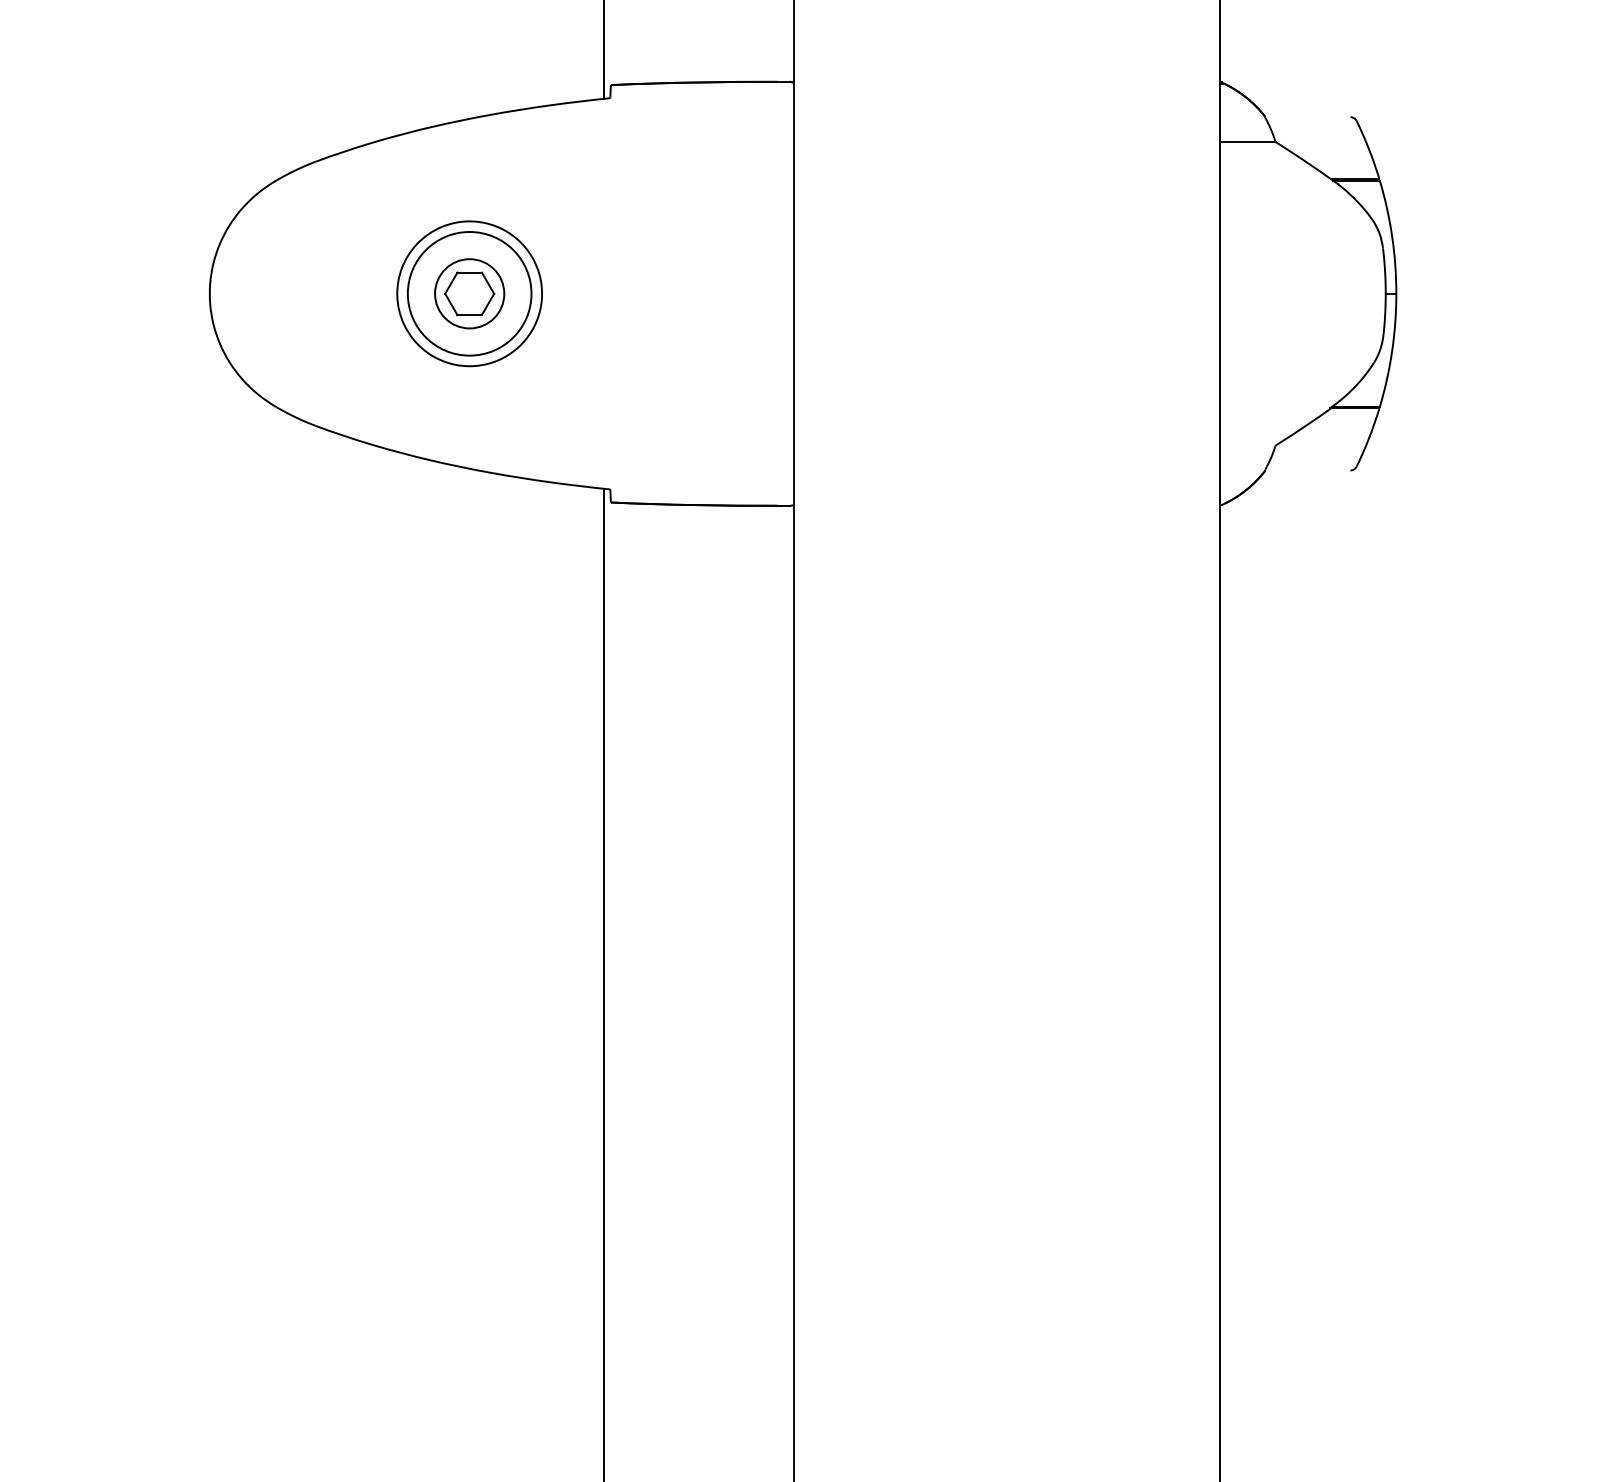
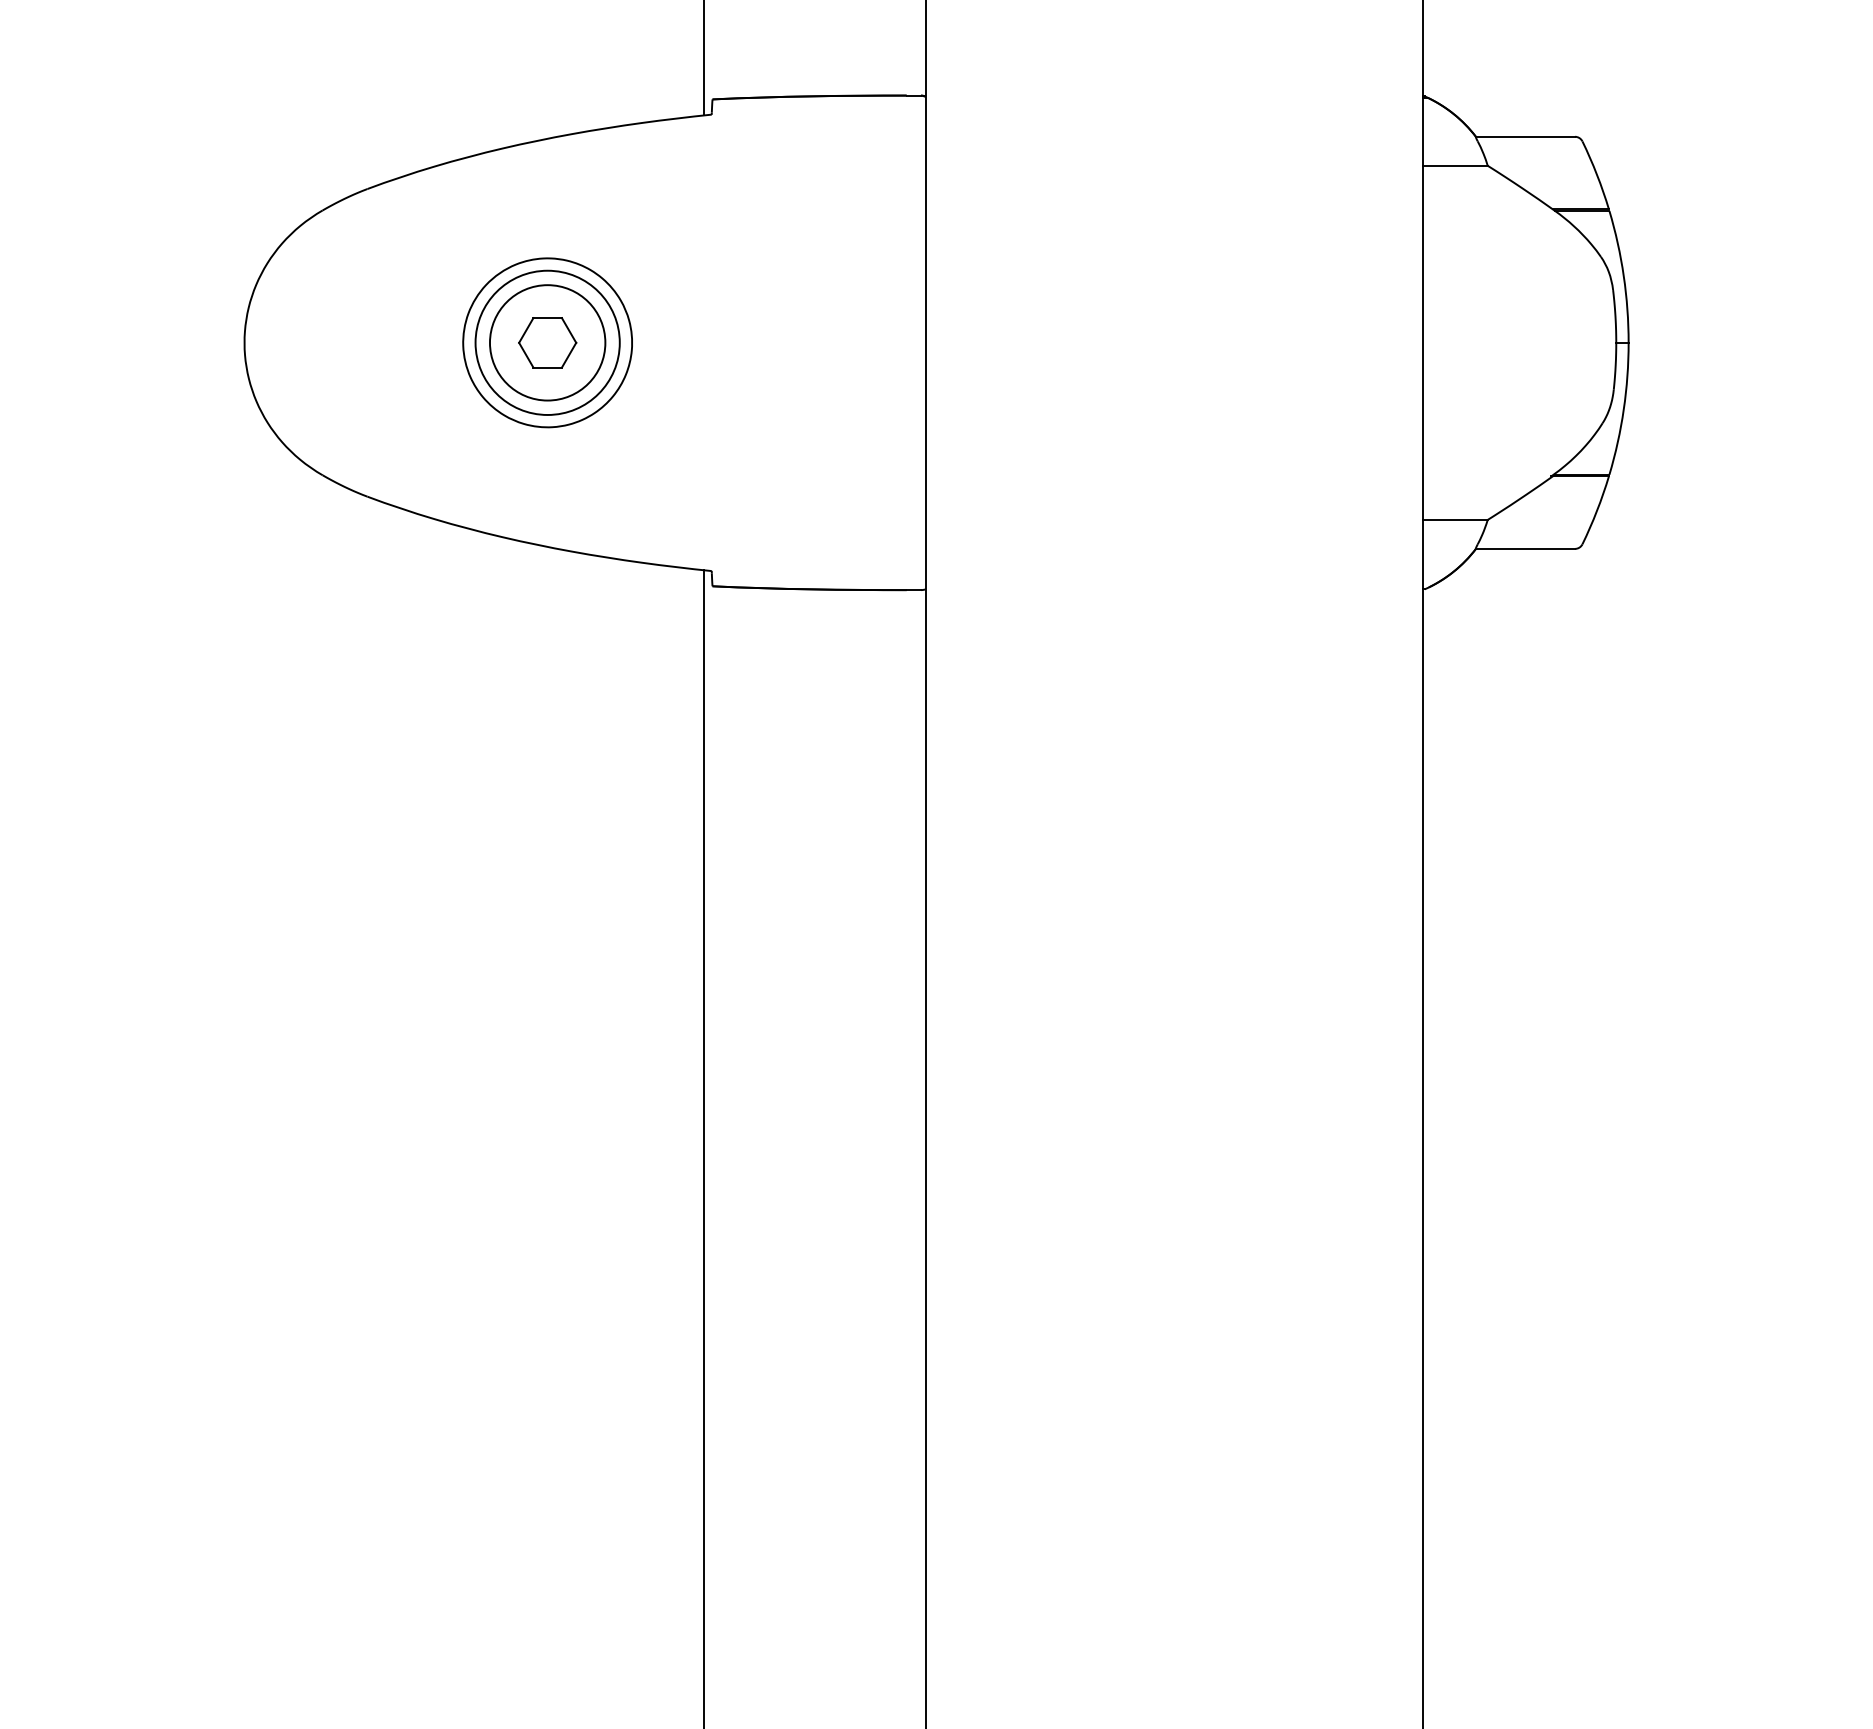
line: (1307, 117) -> (1524, 137), added
circle: (469, 293) -> (547, 342), size x1.43
line: (1247, 445) -> (1455, 519), added
line: (1307, 470) -> (1524, 548), added

